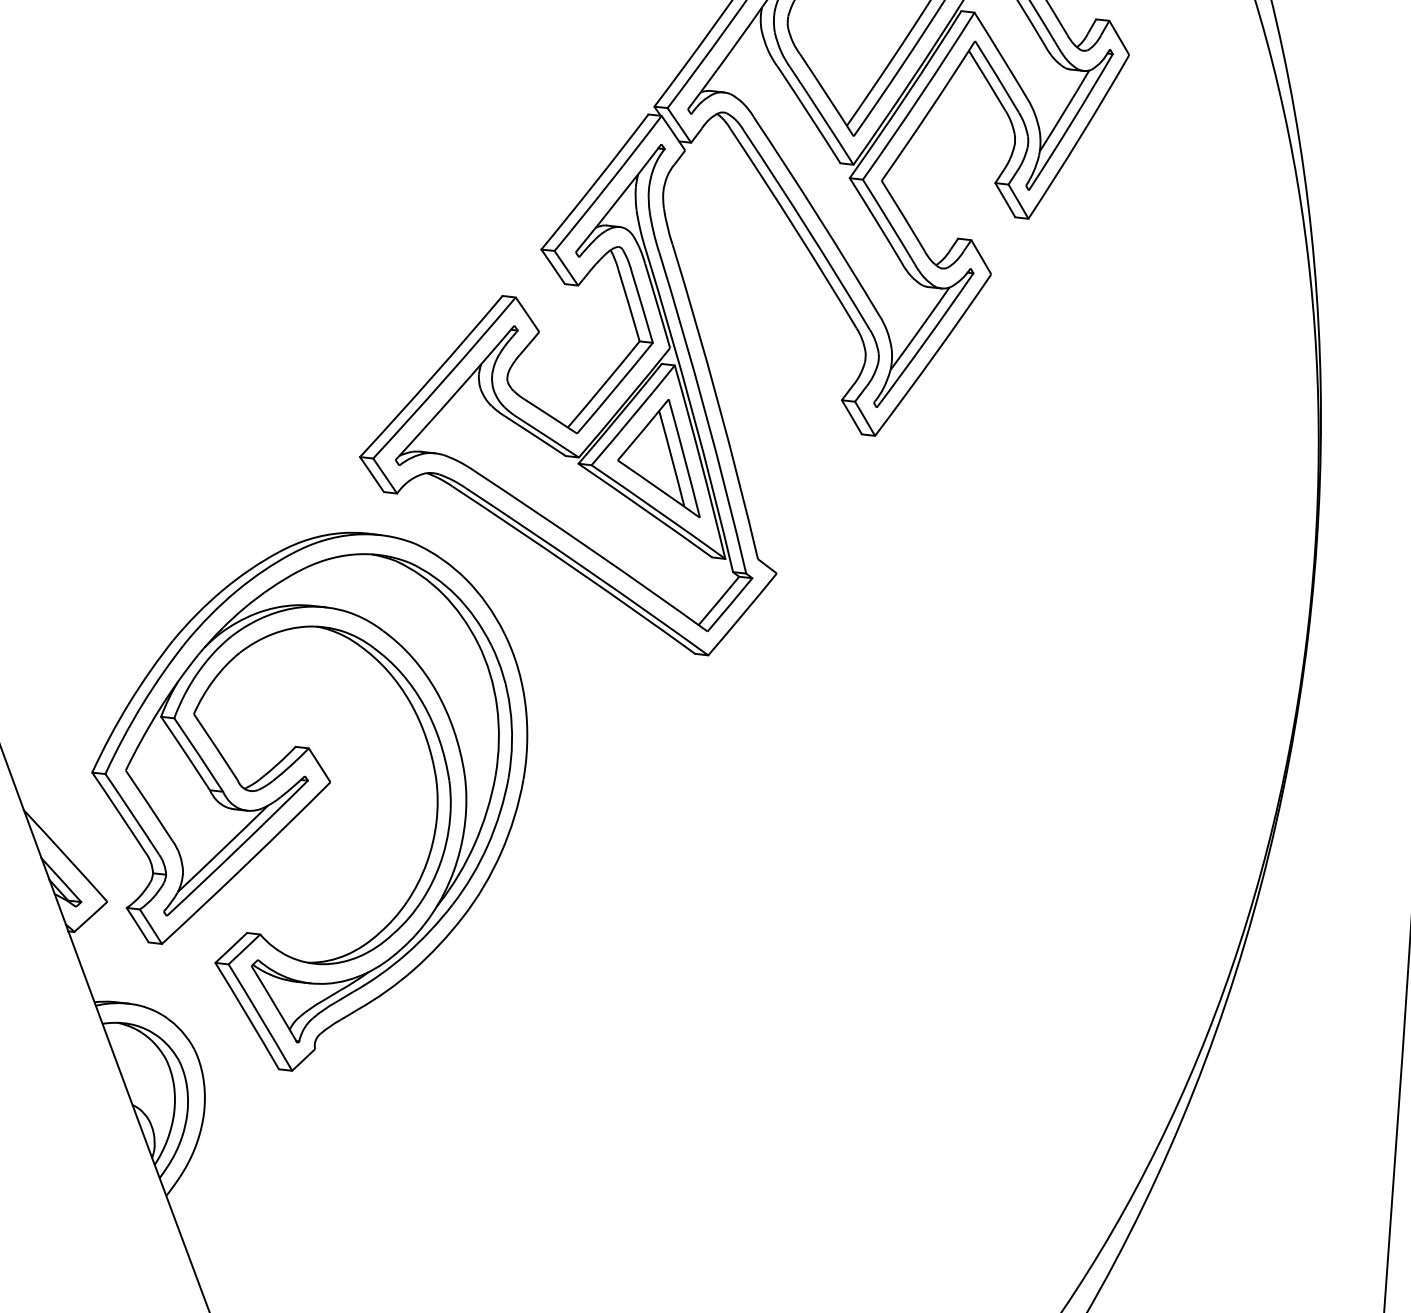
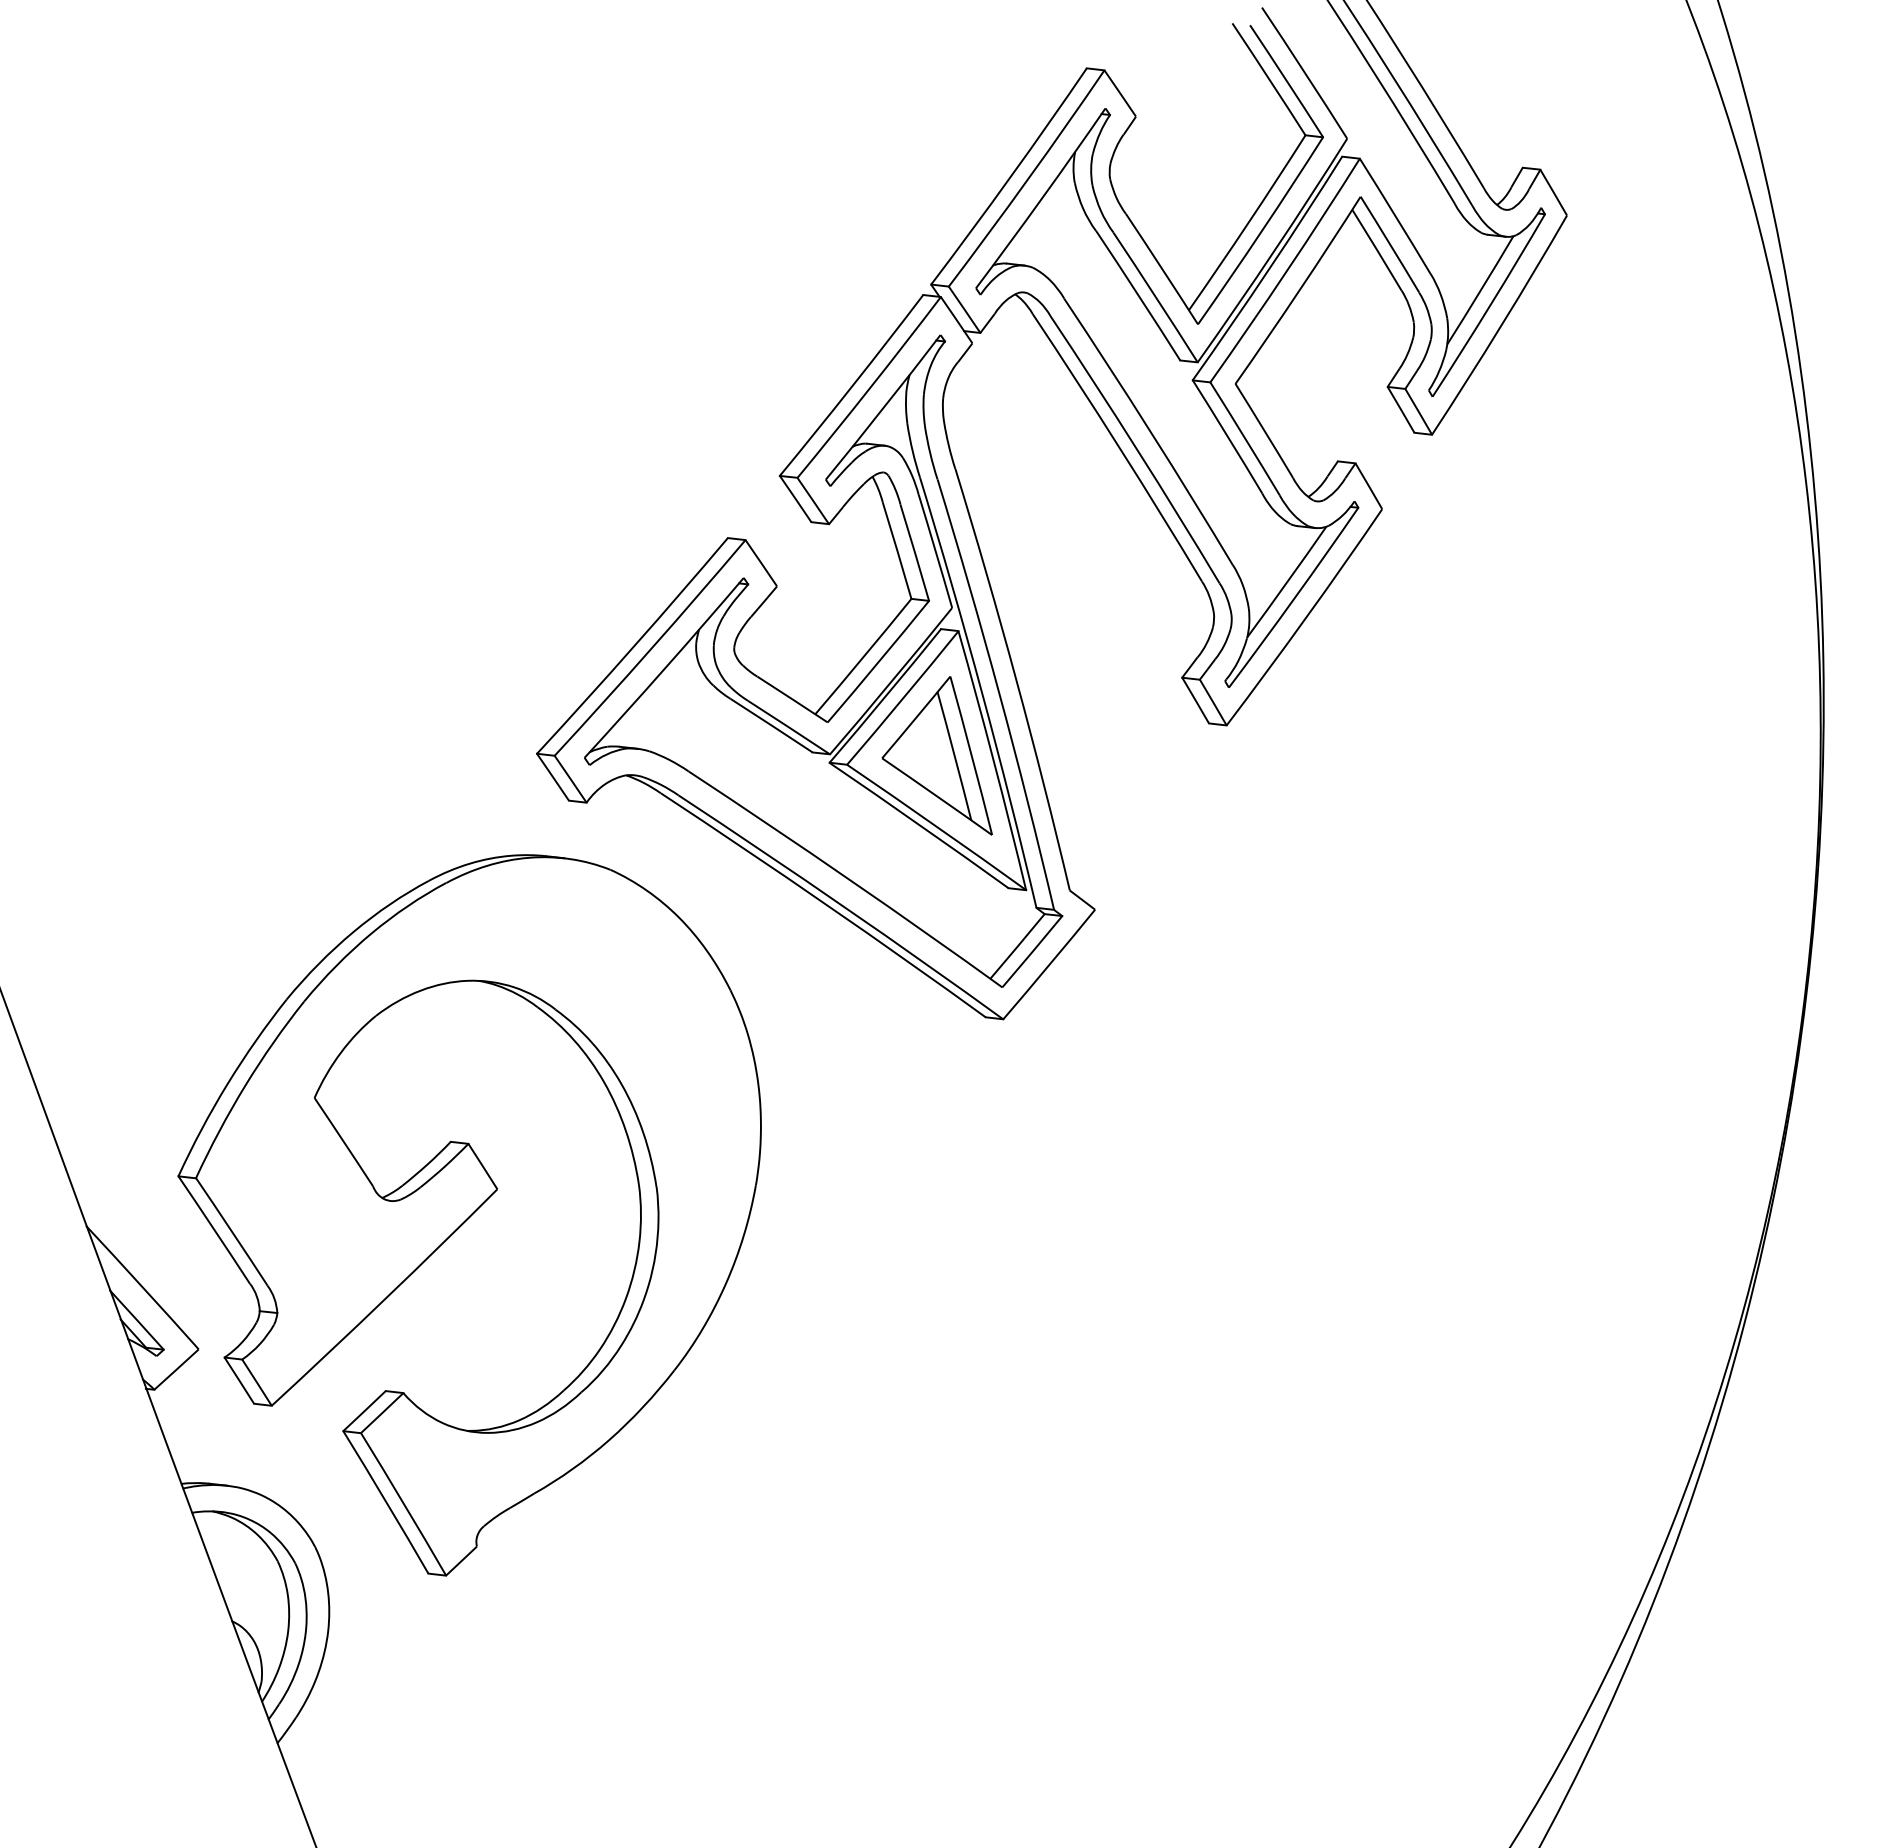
part: (305, 784) -> (463, 1192), removed

